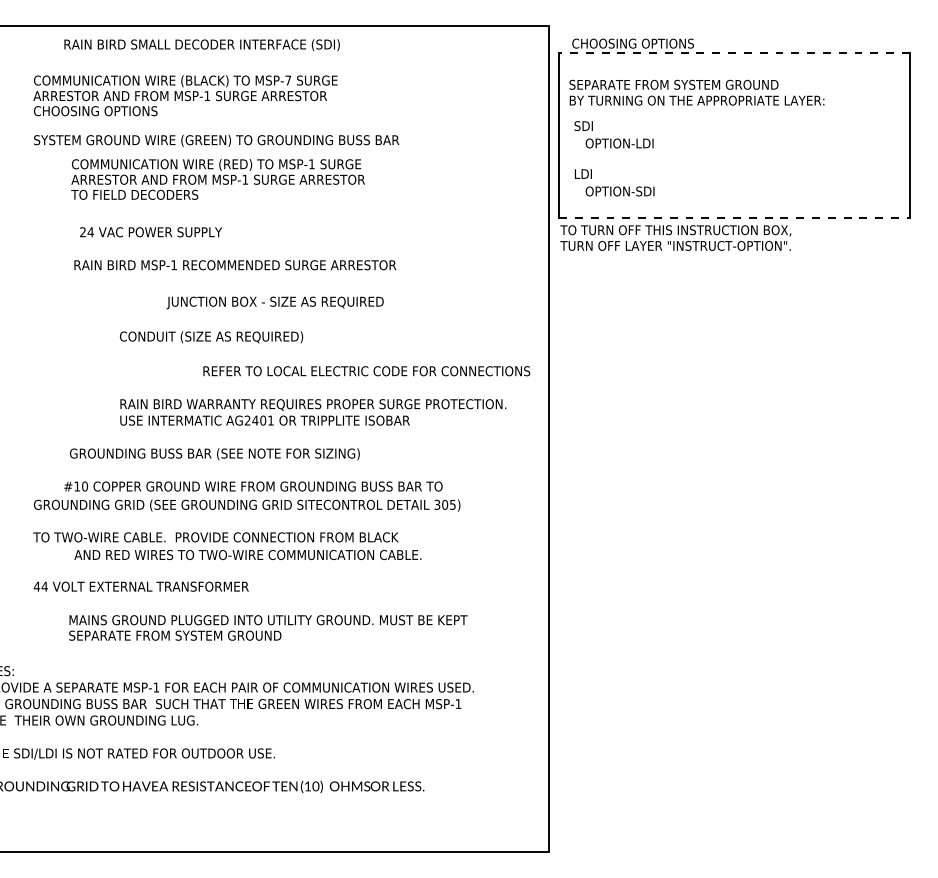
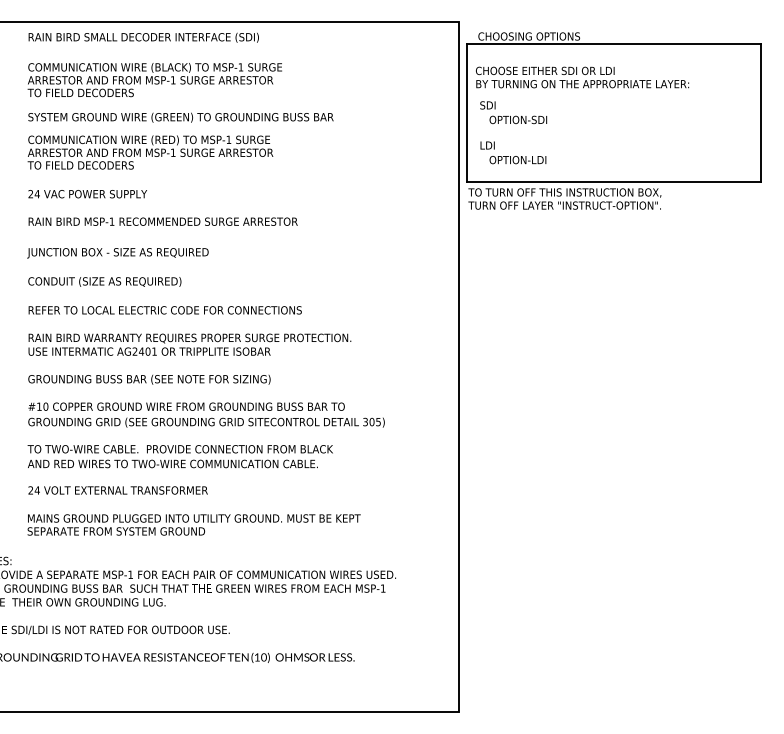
text: (201, 45) -> (143, 38), moved
line: (733, 52) -> (613, 43), dashed -> solid
text: (288, 80) -> (241, 67), MSP-7 -> MSP-1
text: (673, 84) -> (562, 70), SEPARATE FROM SYSTEM GROUND -> CHOOSE EITHER SDI OR LDI
text: (96, 111) -> (80, 93), CHOOSING OPTIONS -> TO FIELD DECODERS
text: (645, 143) -> (539, 119), OPTION-LDI -> OPTION-SDI
text: (217, 179) -> (149, 152), moved
text: (645, 191) -> (539, 160), OPTION-SDI -> OPTION-LDI
line: (734, 217) -> (613, 181), dashed -> solid
text: (150, 232) -> (87, 194), moved
text: (235, 265) -> (163, 221), moved
text: (274, 302) -> (117, 252), moved
text: (211, 337) -> (104, 282), moved
text: (366, 371) -> (165, 310), moved
text: (313, 412) -> (190, 344), moved
text: (214, 454) -> (149, 379), moved
text: (253, 486) -> (186, 406), moved
text: (247, 554) -> (172, 463), moved
text: (36, 586) -> (30, 490), 44 -> 24
text: (268, 627) -> (194, 524), moved

